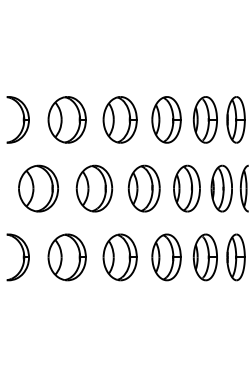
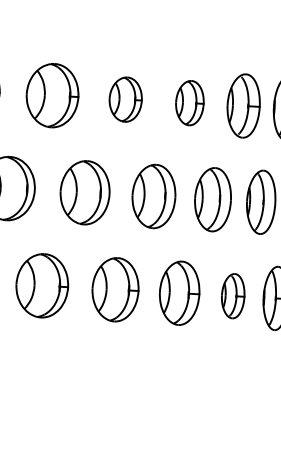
part: (119, 119) -> (124, 99), size x0.7
part: (166, 119) -> (189, 102), size x0.7
part: (204, 257) -> (232, 296), size x0.7

